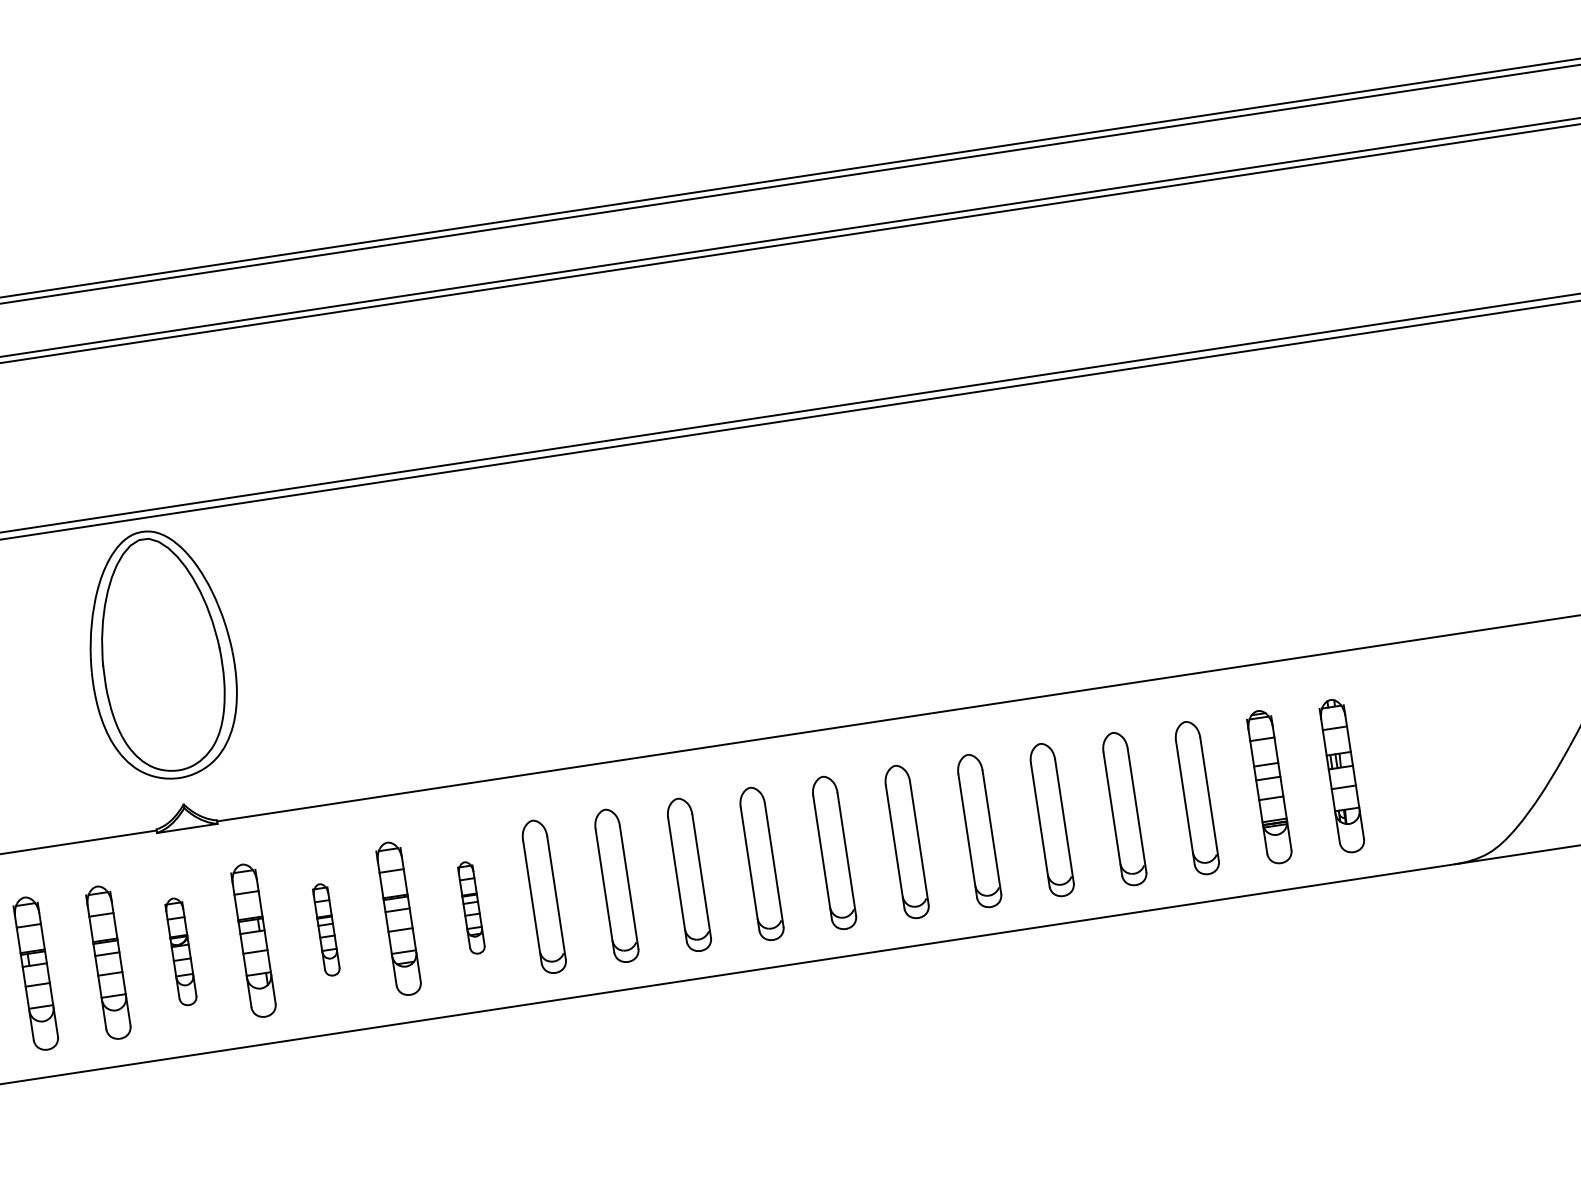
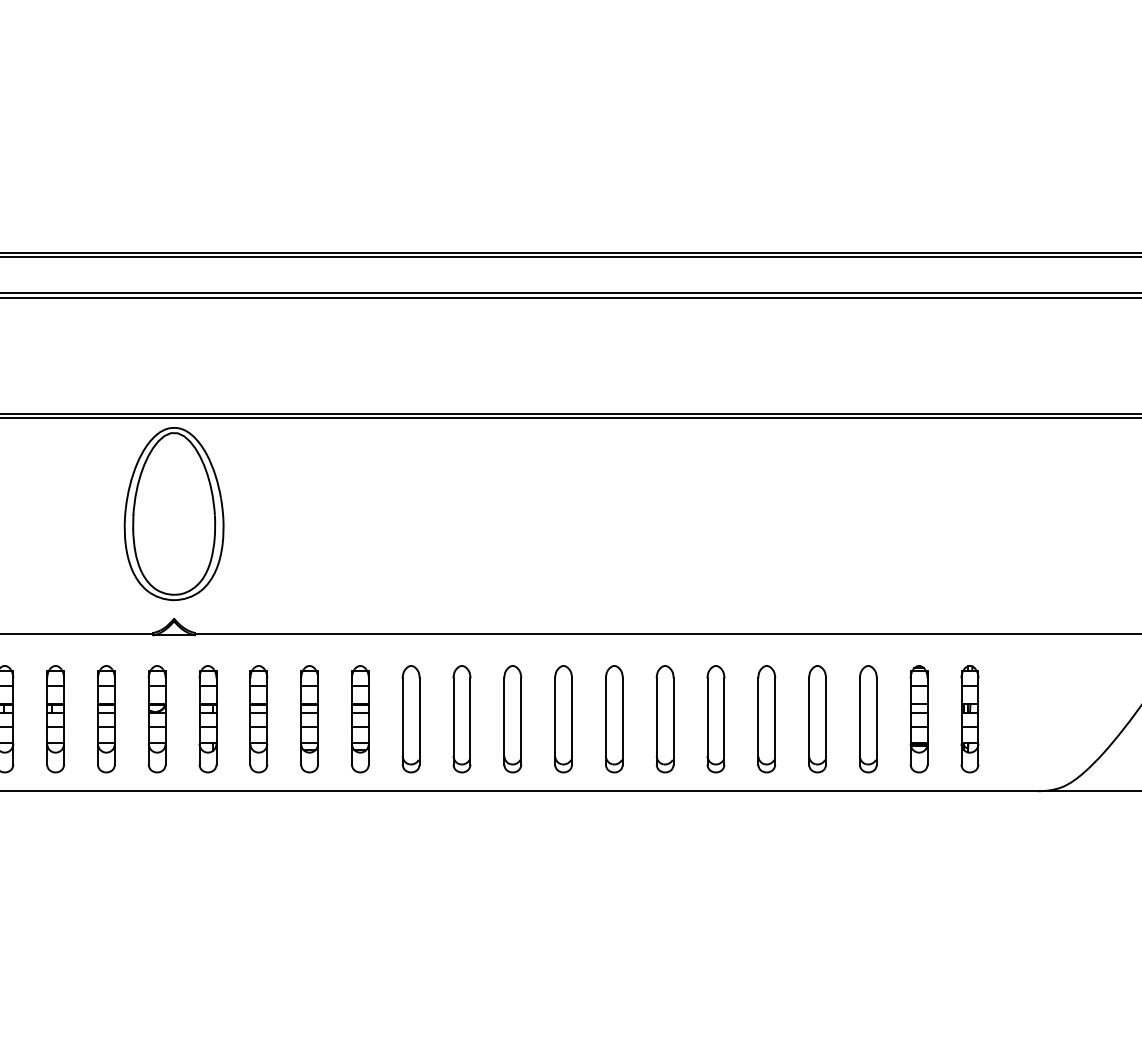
part: (471, 908) -> (360, 719), size x1.67
part: (325, 930) -> (258, 719), size x1.67
part: (180, 952) -> (156, 719), size x1.43

